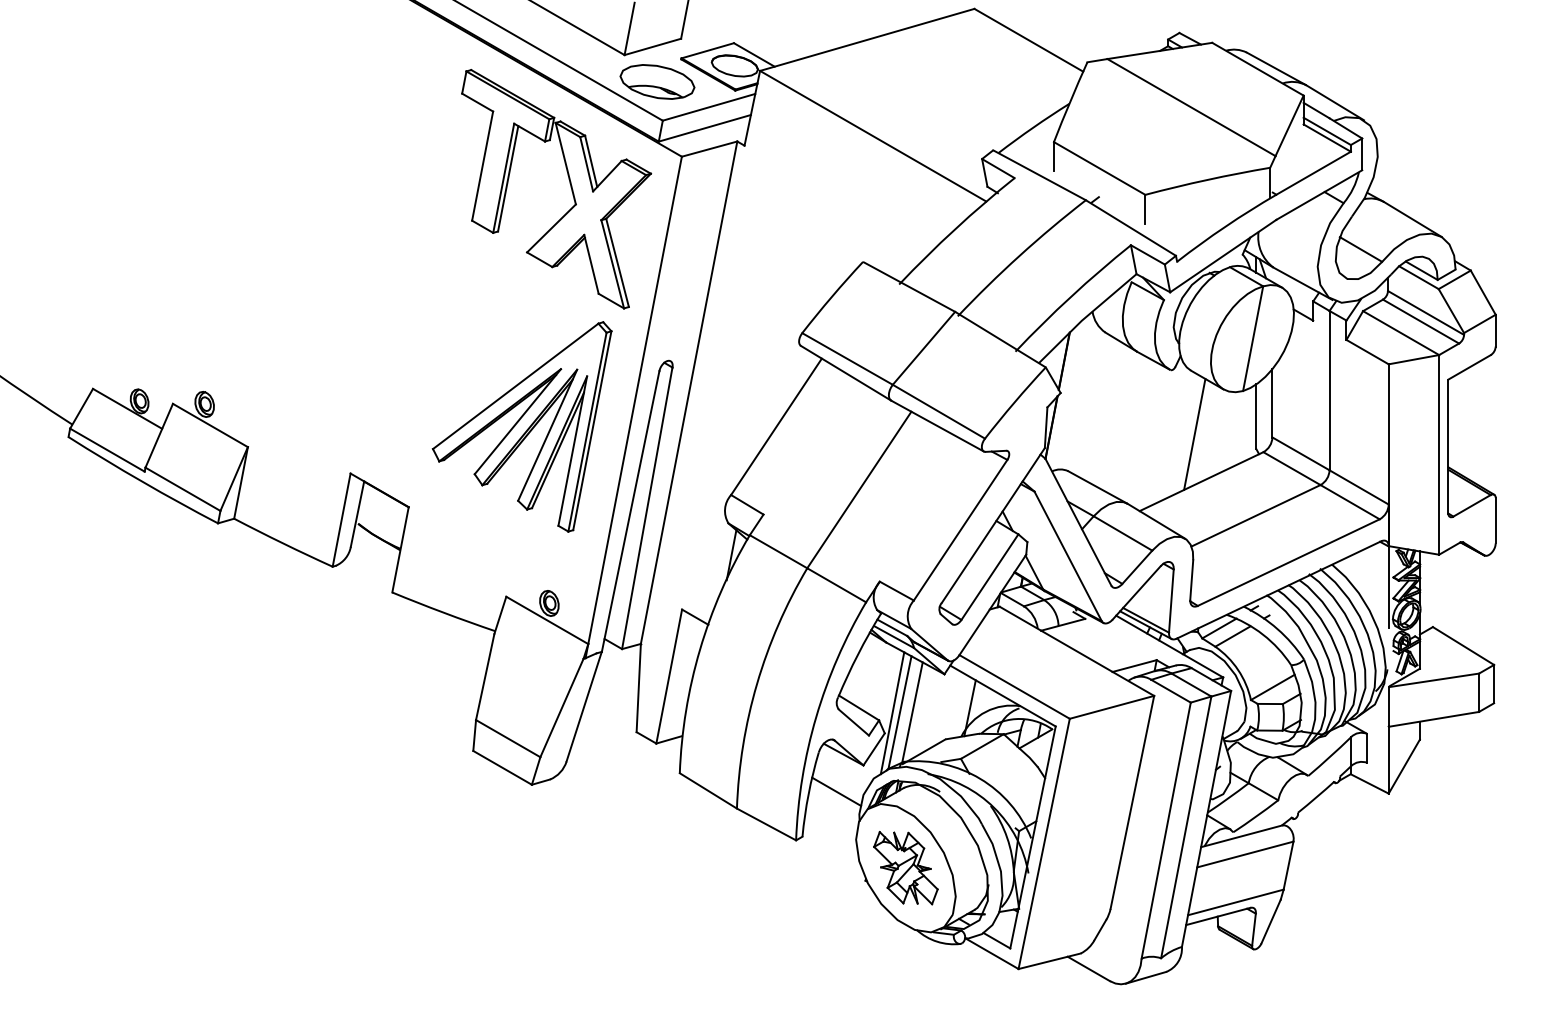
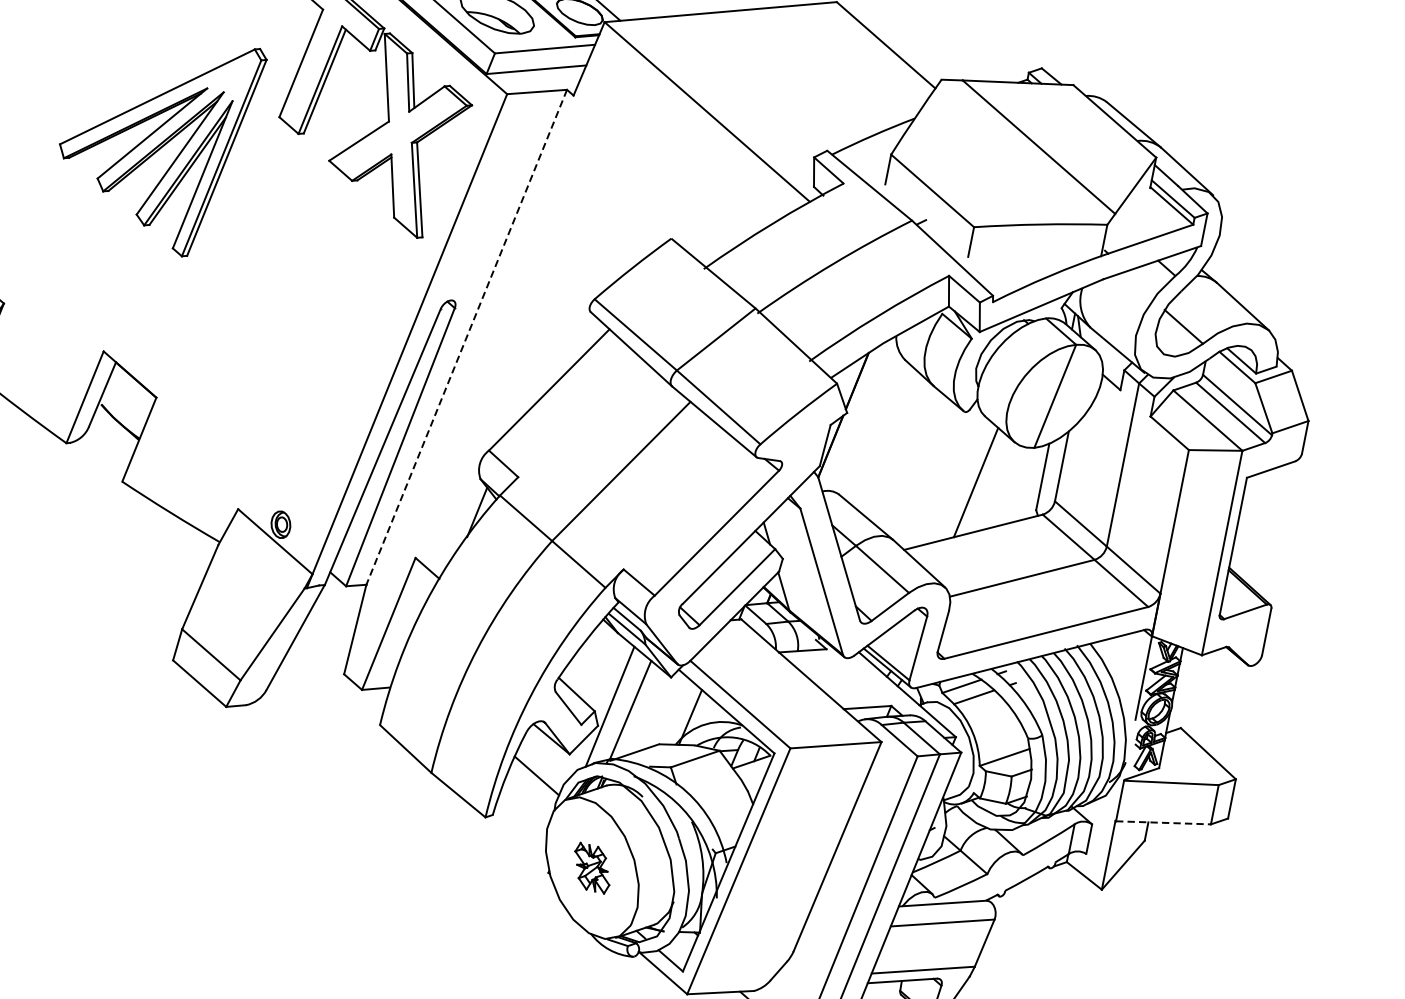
line: (689, 392) -> (467, 337), solid -> dashed
part: (521, 426) -> (155, 139), moved
line: (899, 712) -> (617, 707), removed
line: (1434, 719) -> (1163, 823), solid -> dashed
part: (905, 868) -> (591, 868), size x0.6

